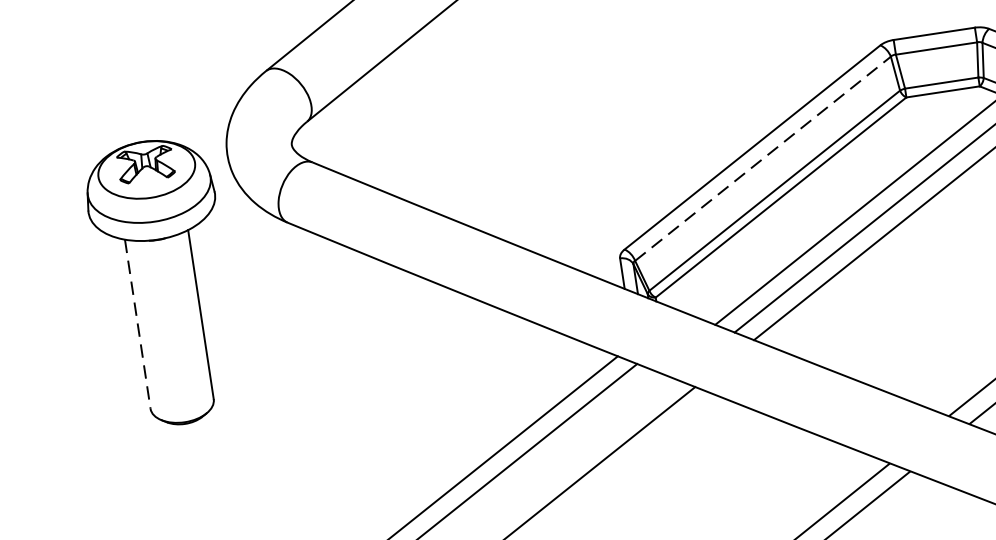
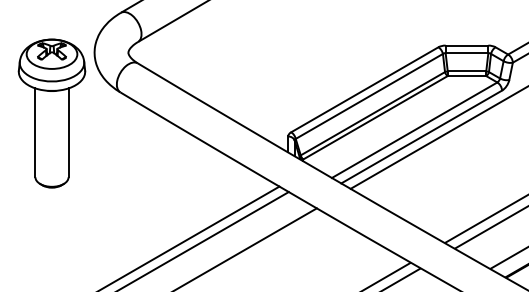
line: (763, 158) -> (369, 96), dashed -> solid
line: (138, 325) -> (35, 133), dashed -> solid

